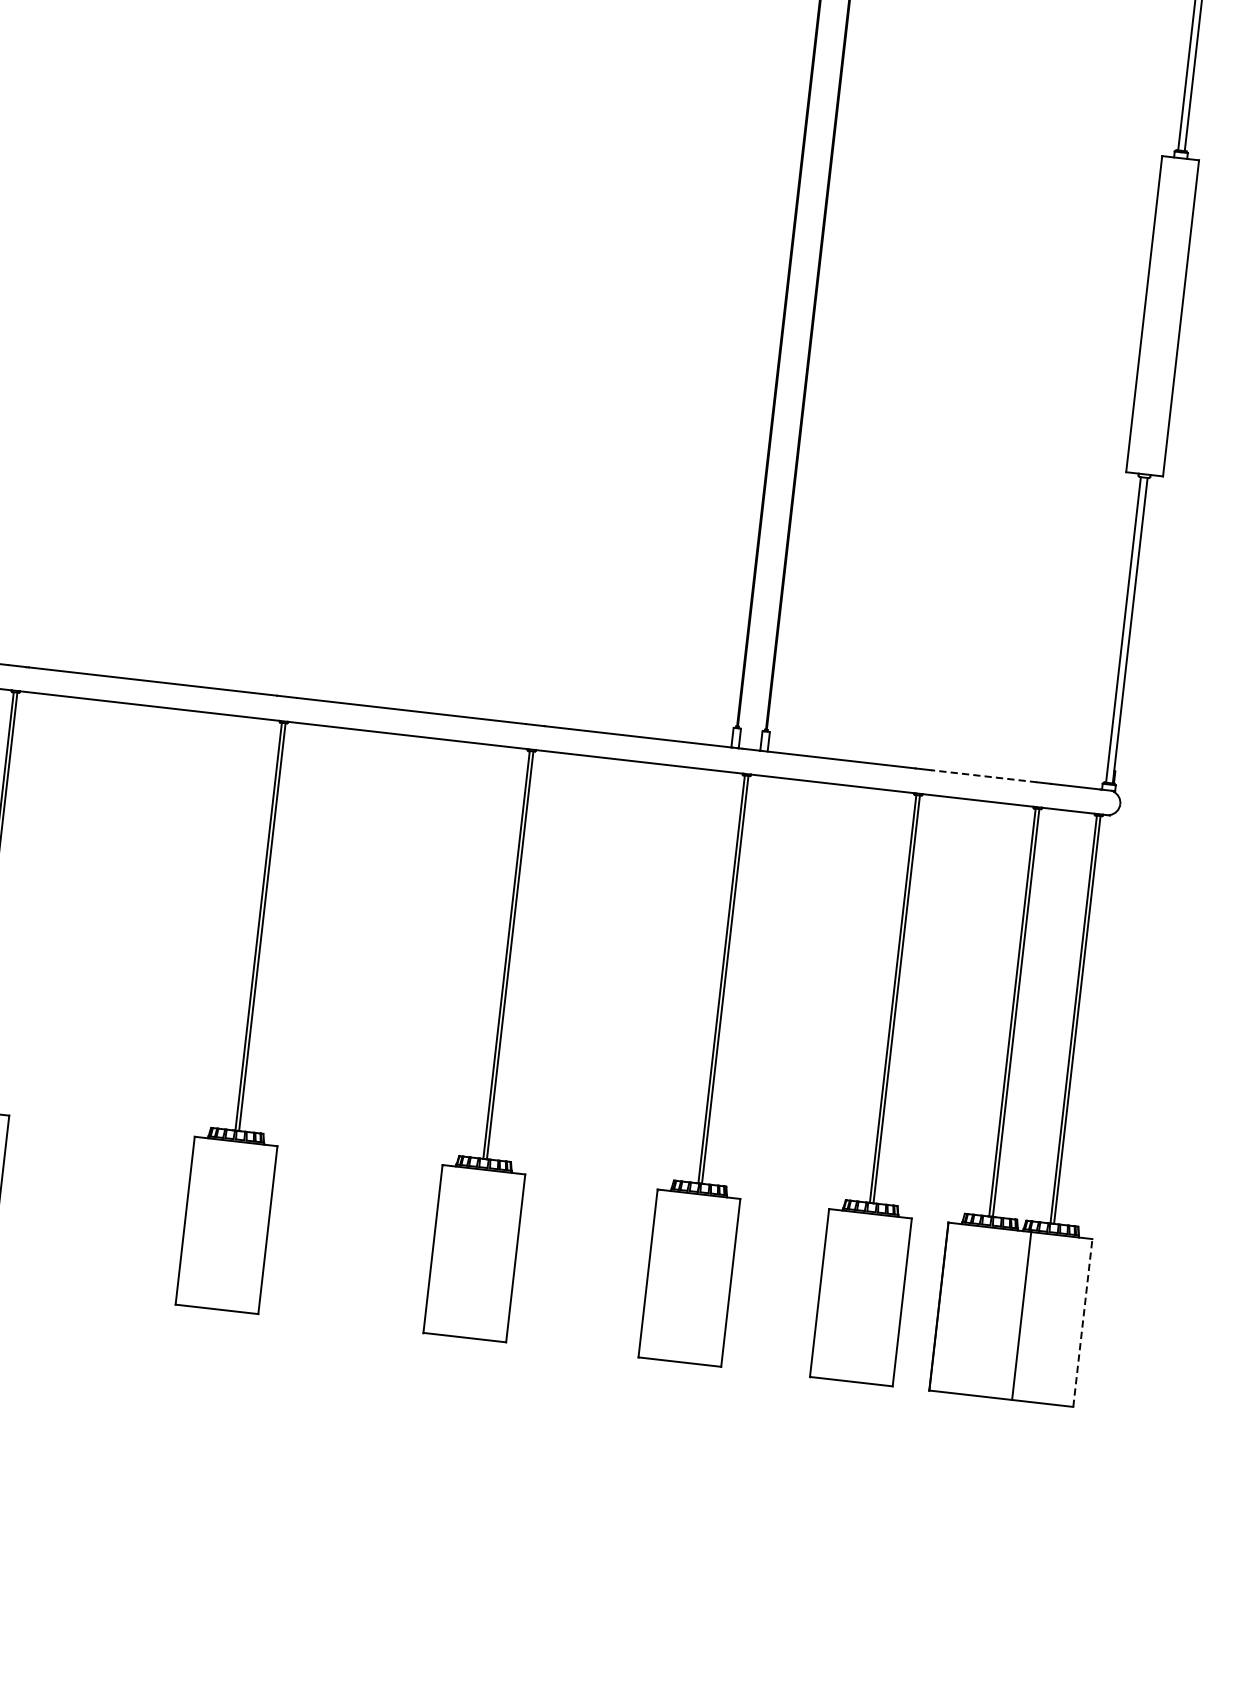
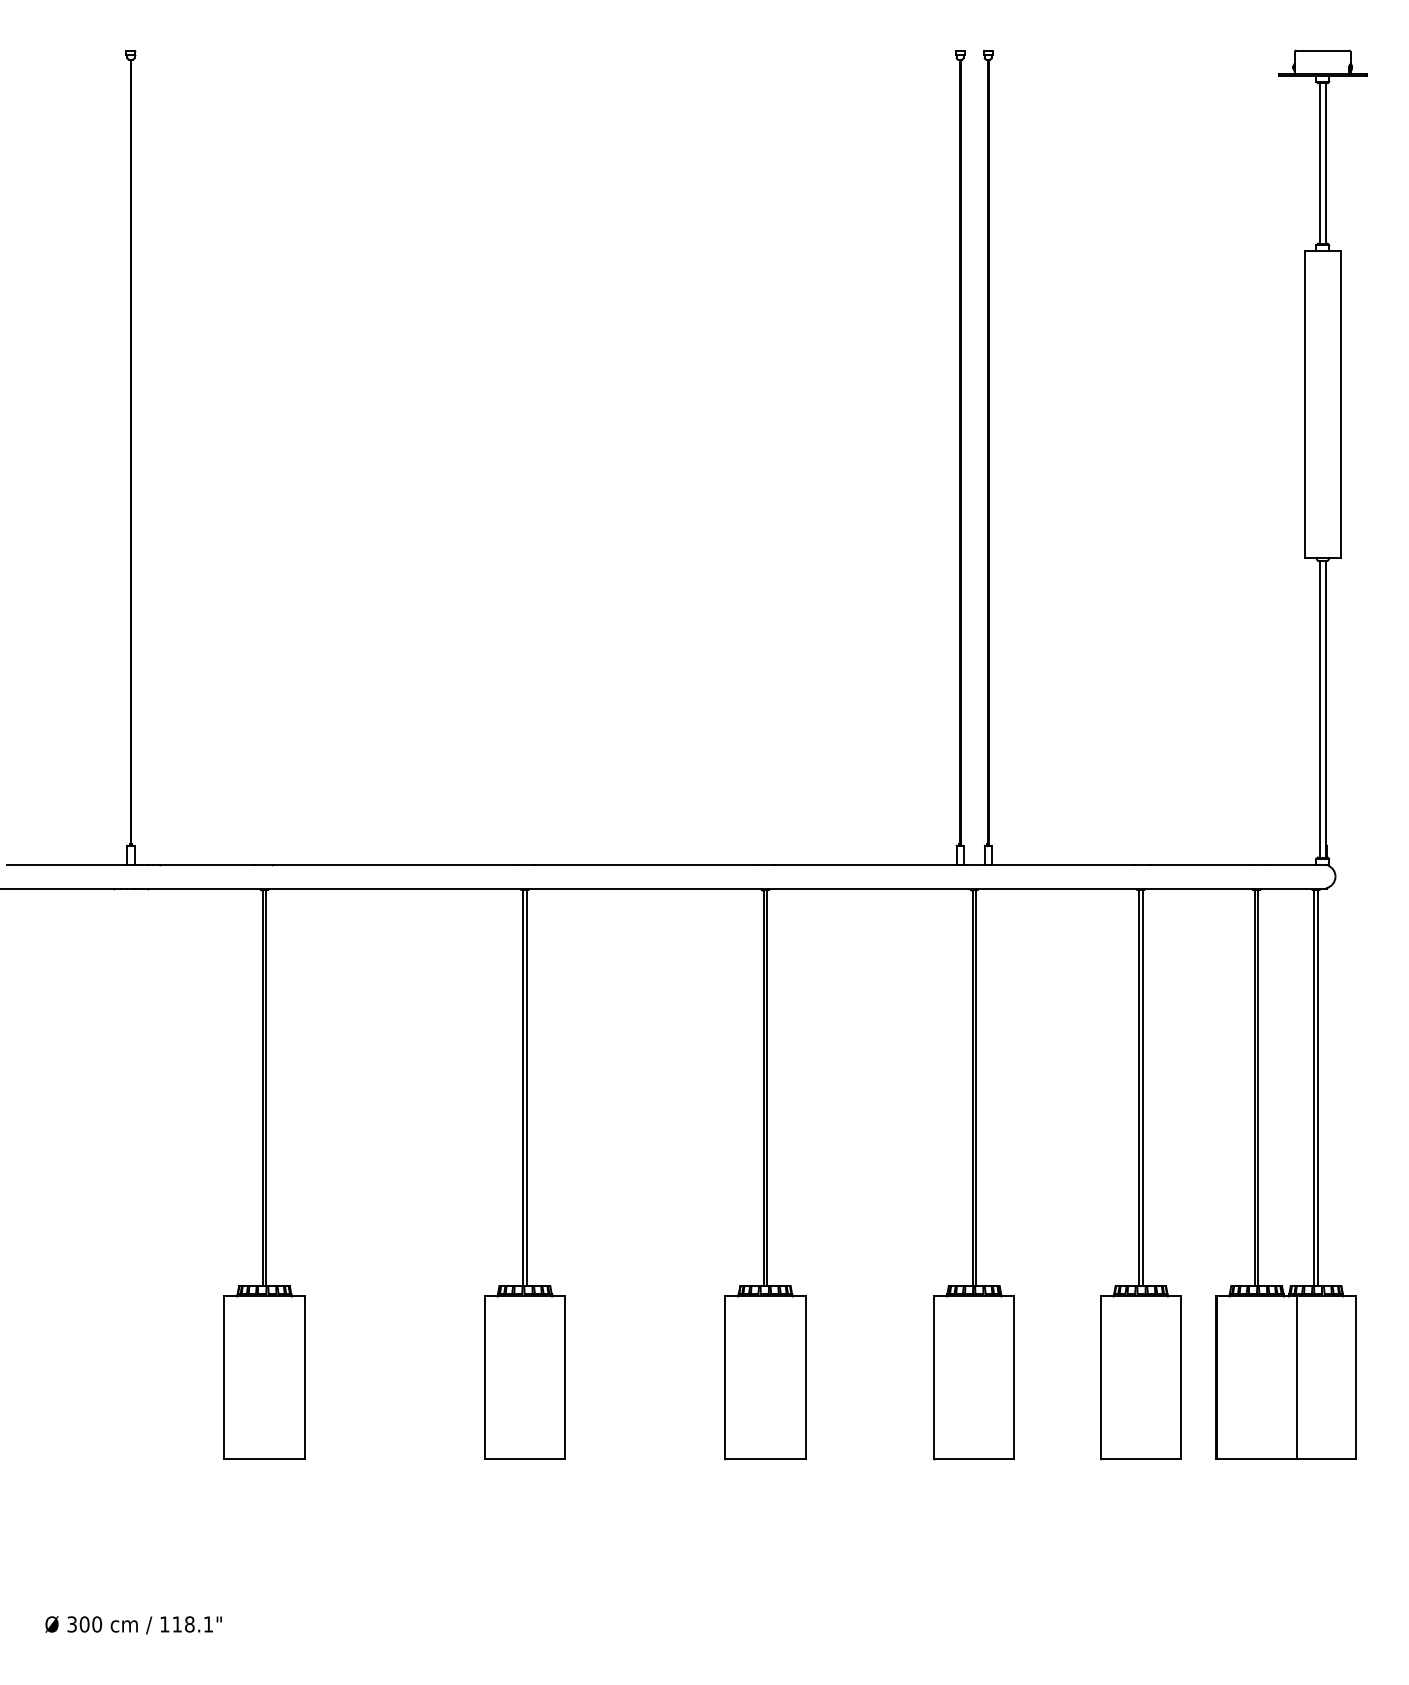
line: (983, 776) -> (1201, 864), dashed -> solid
line: (1083, 1322) -> (1356, 1377), dashed -> solid

